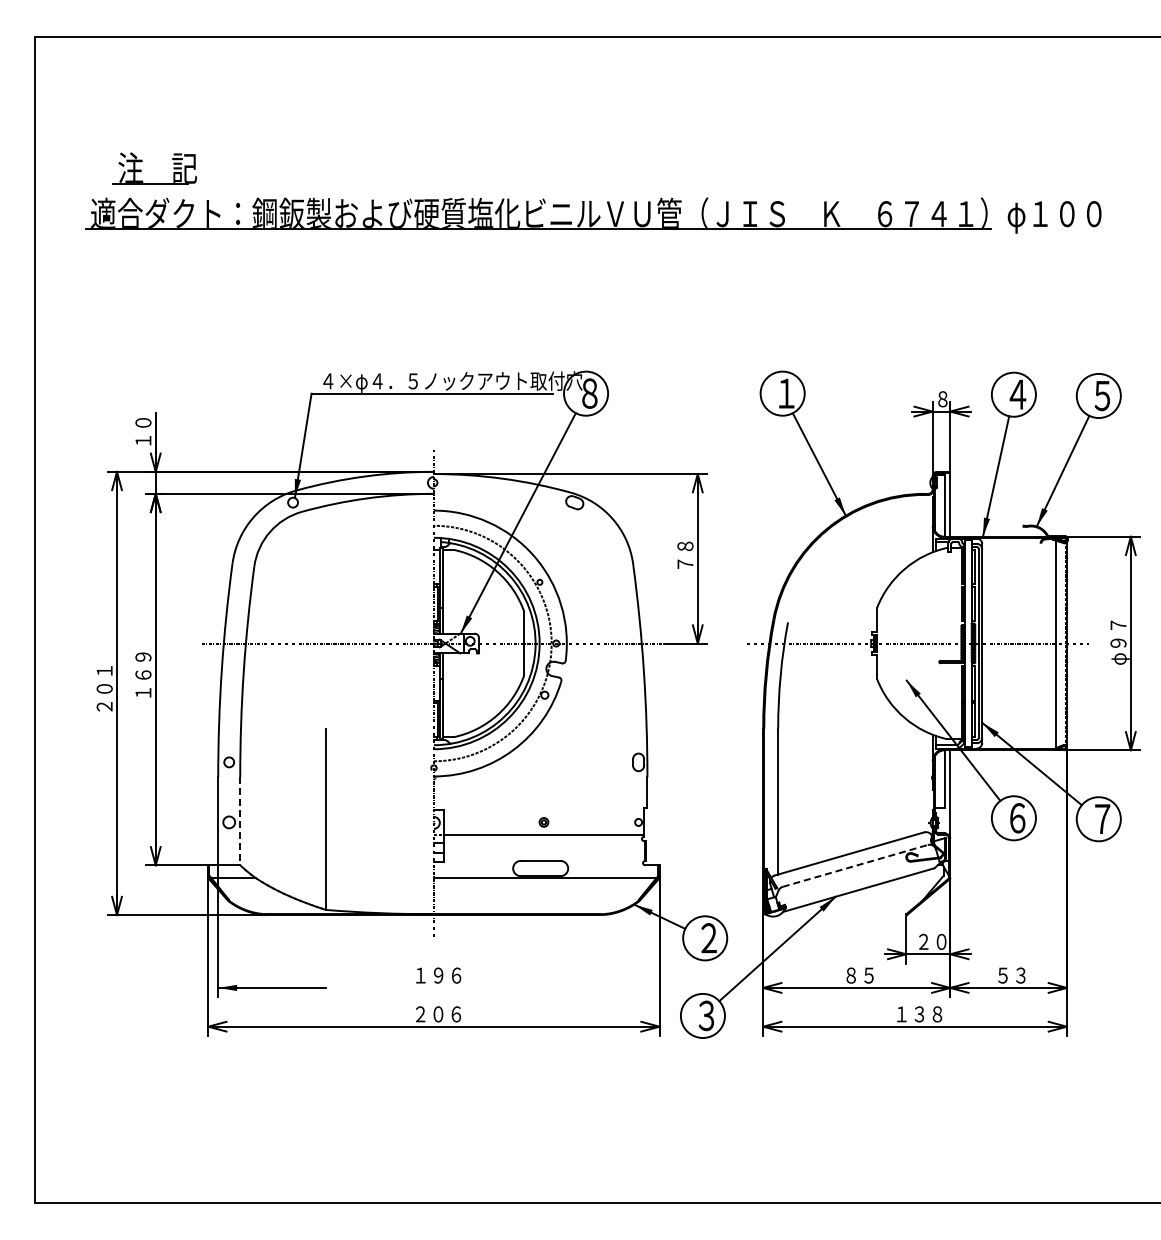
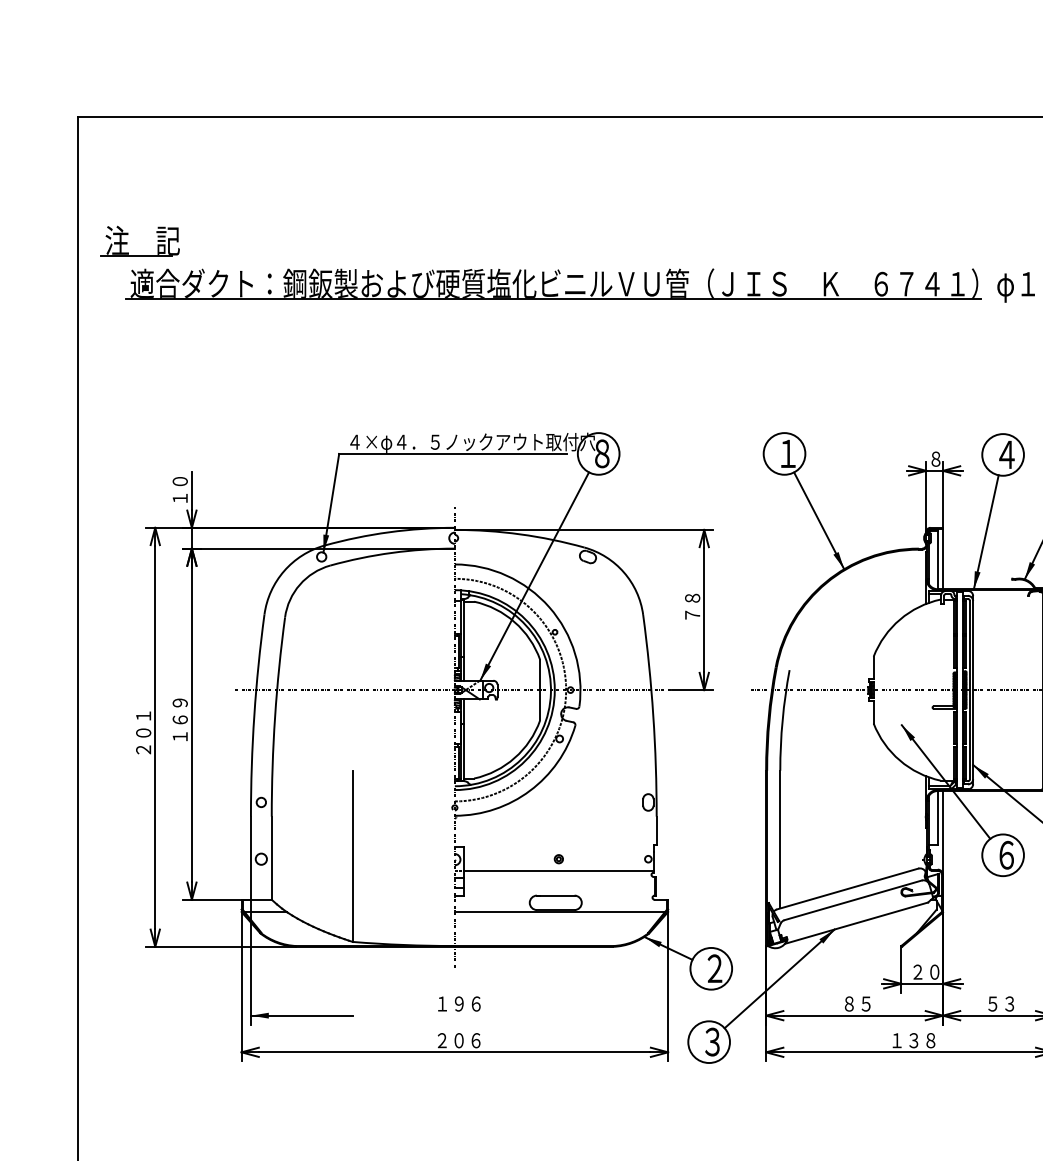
part: (141, 169) -> (127, 242), moved
line: (240, 821) -> (272, 858), dashed -> solid
line: (855, 865) -> (853, 899), dashed -> solid

